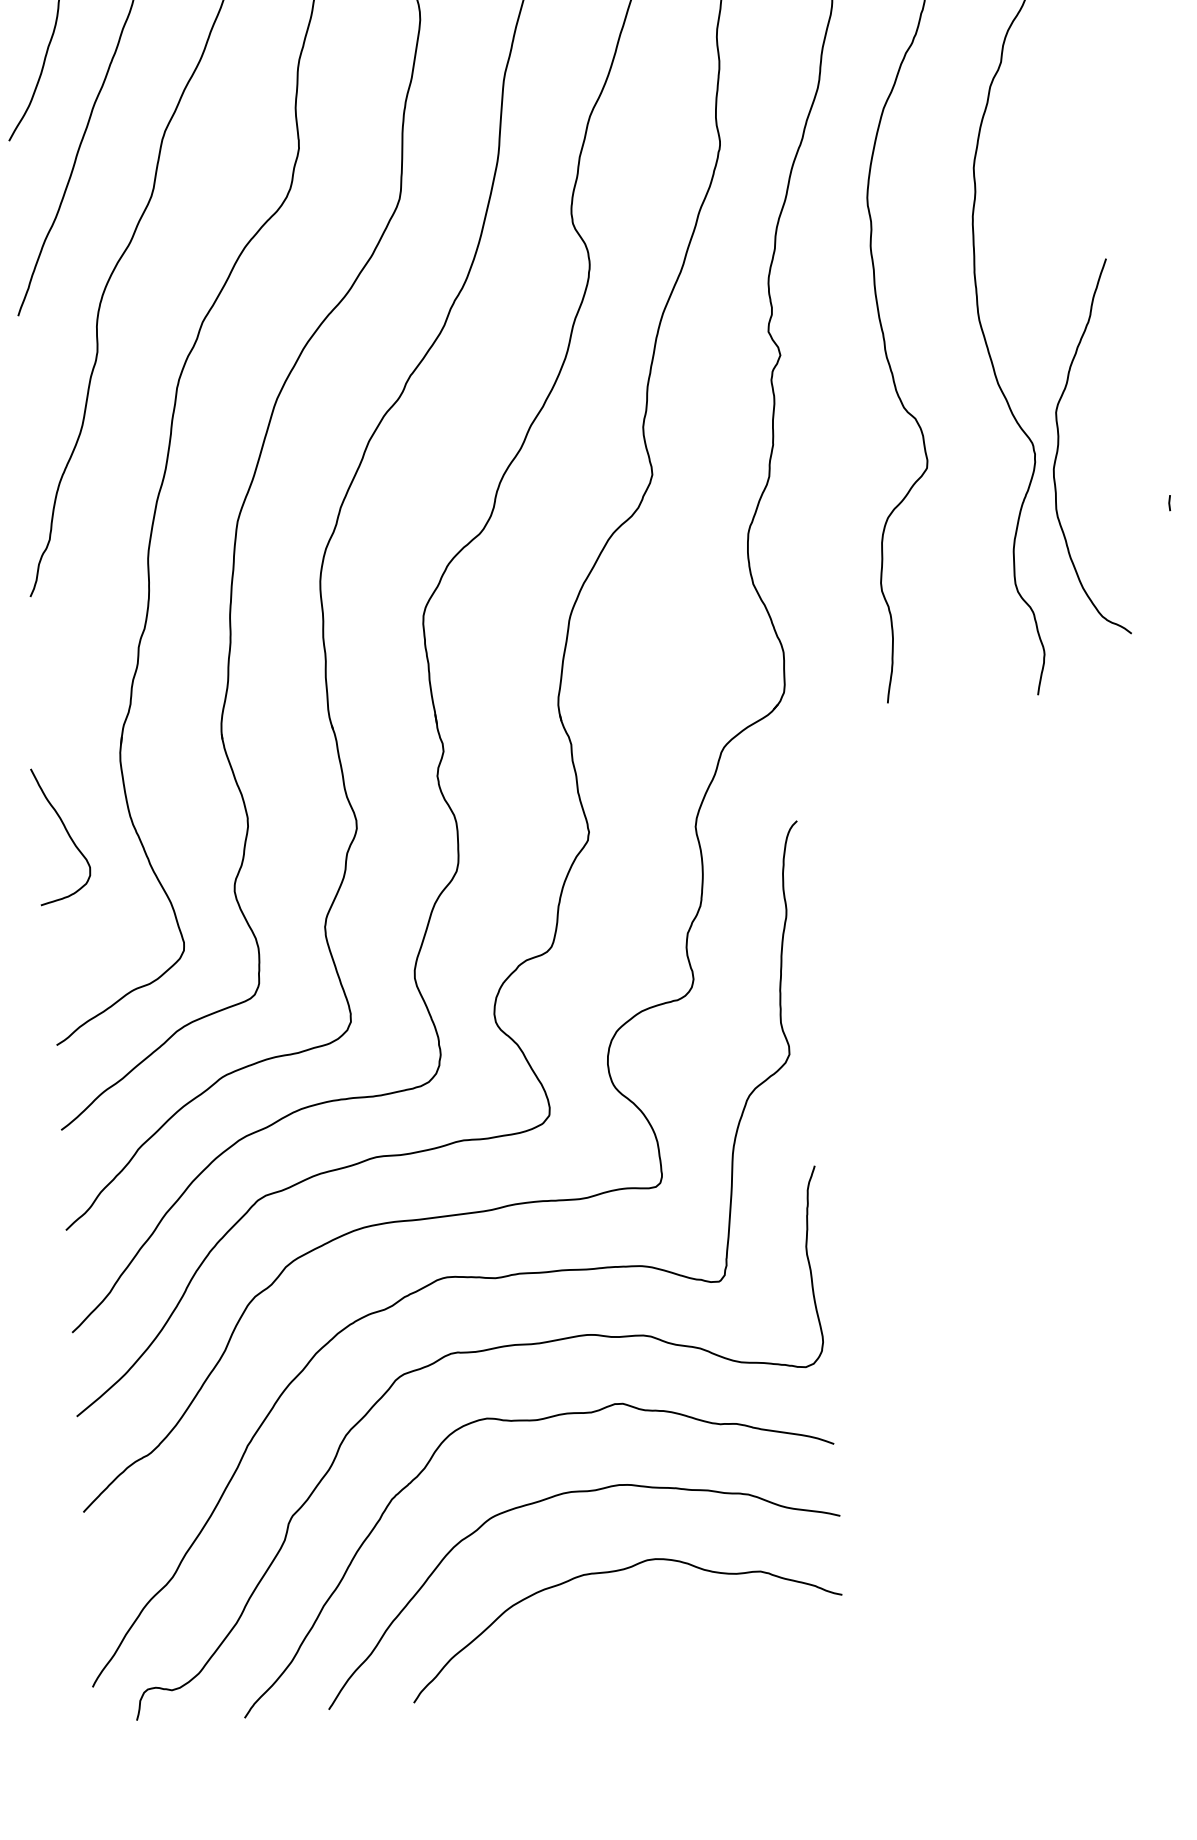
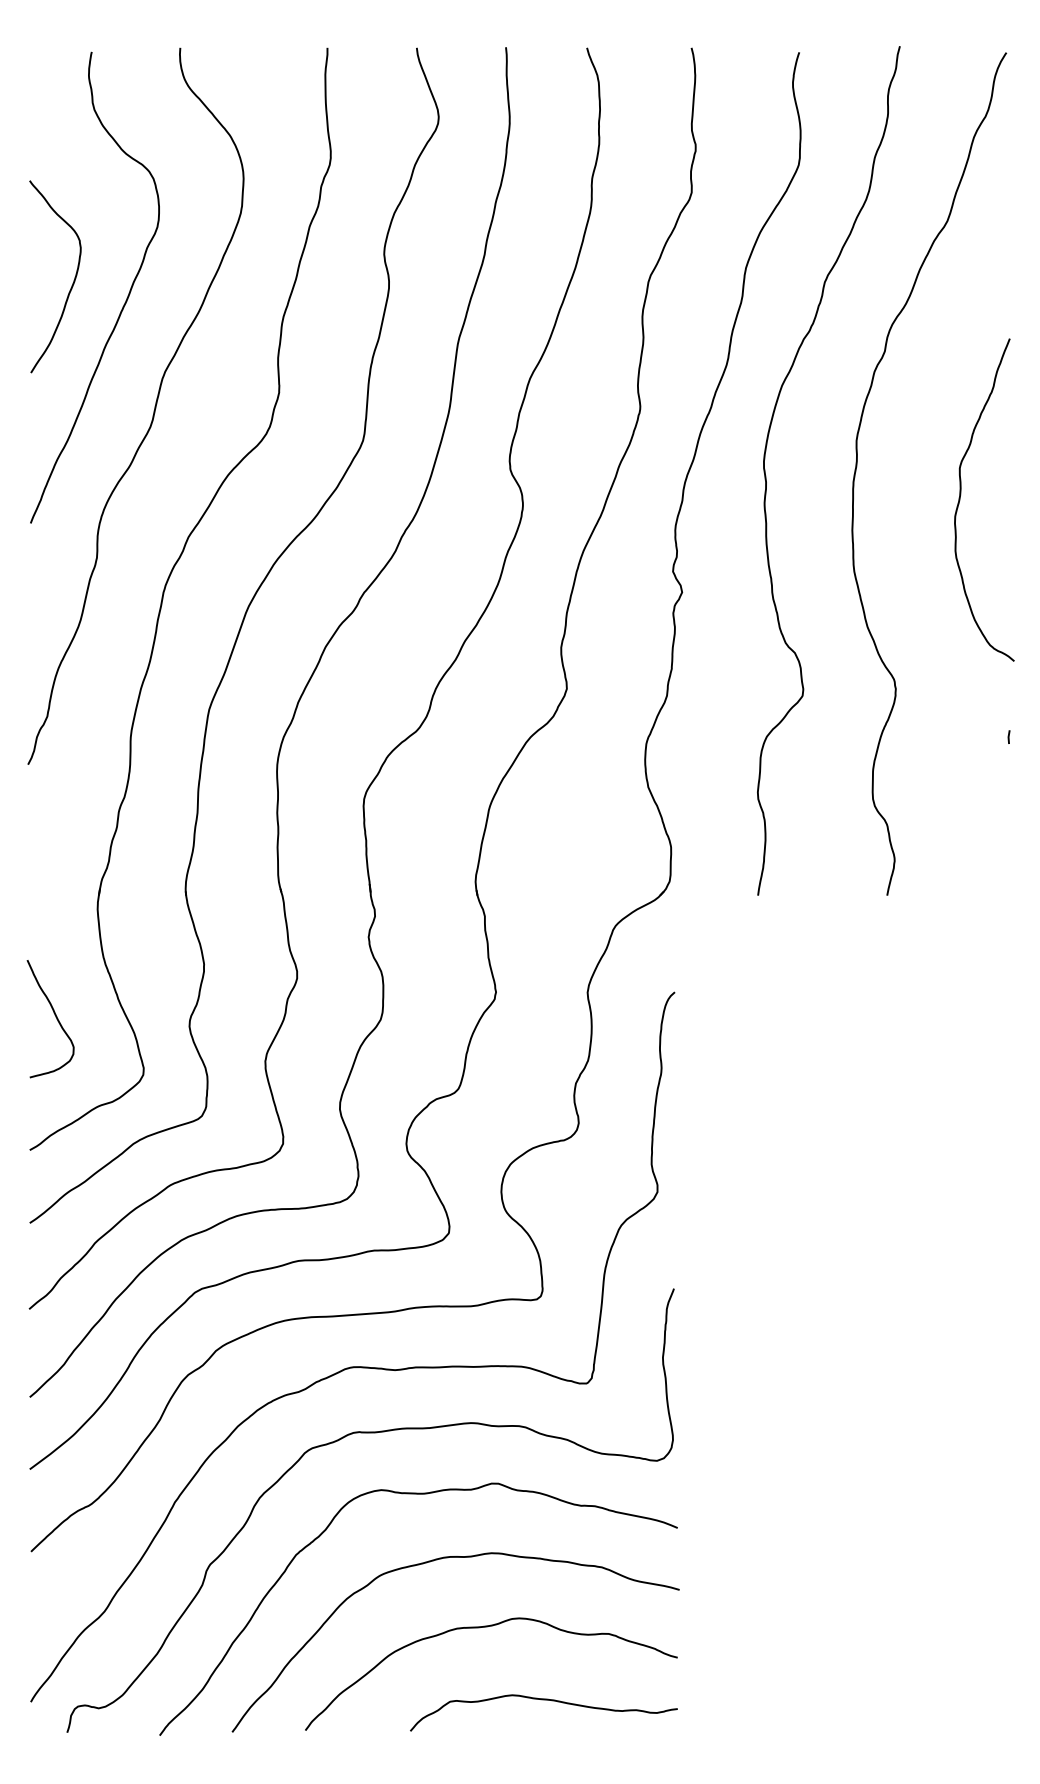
curve: (1059, 444) -> (961, 495), moved
curve: (67, 833) -> (55, 1017), moved
curve: (688, 1653) -> (543, 1700), added

